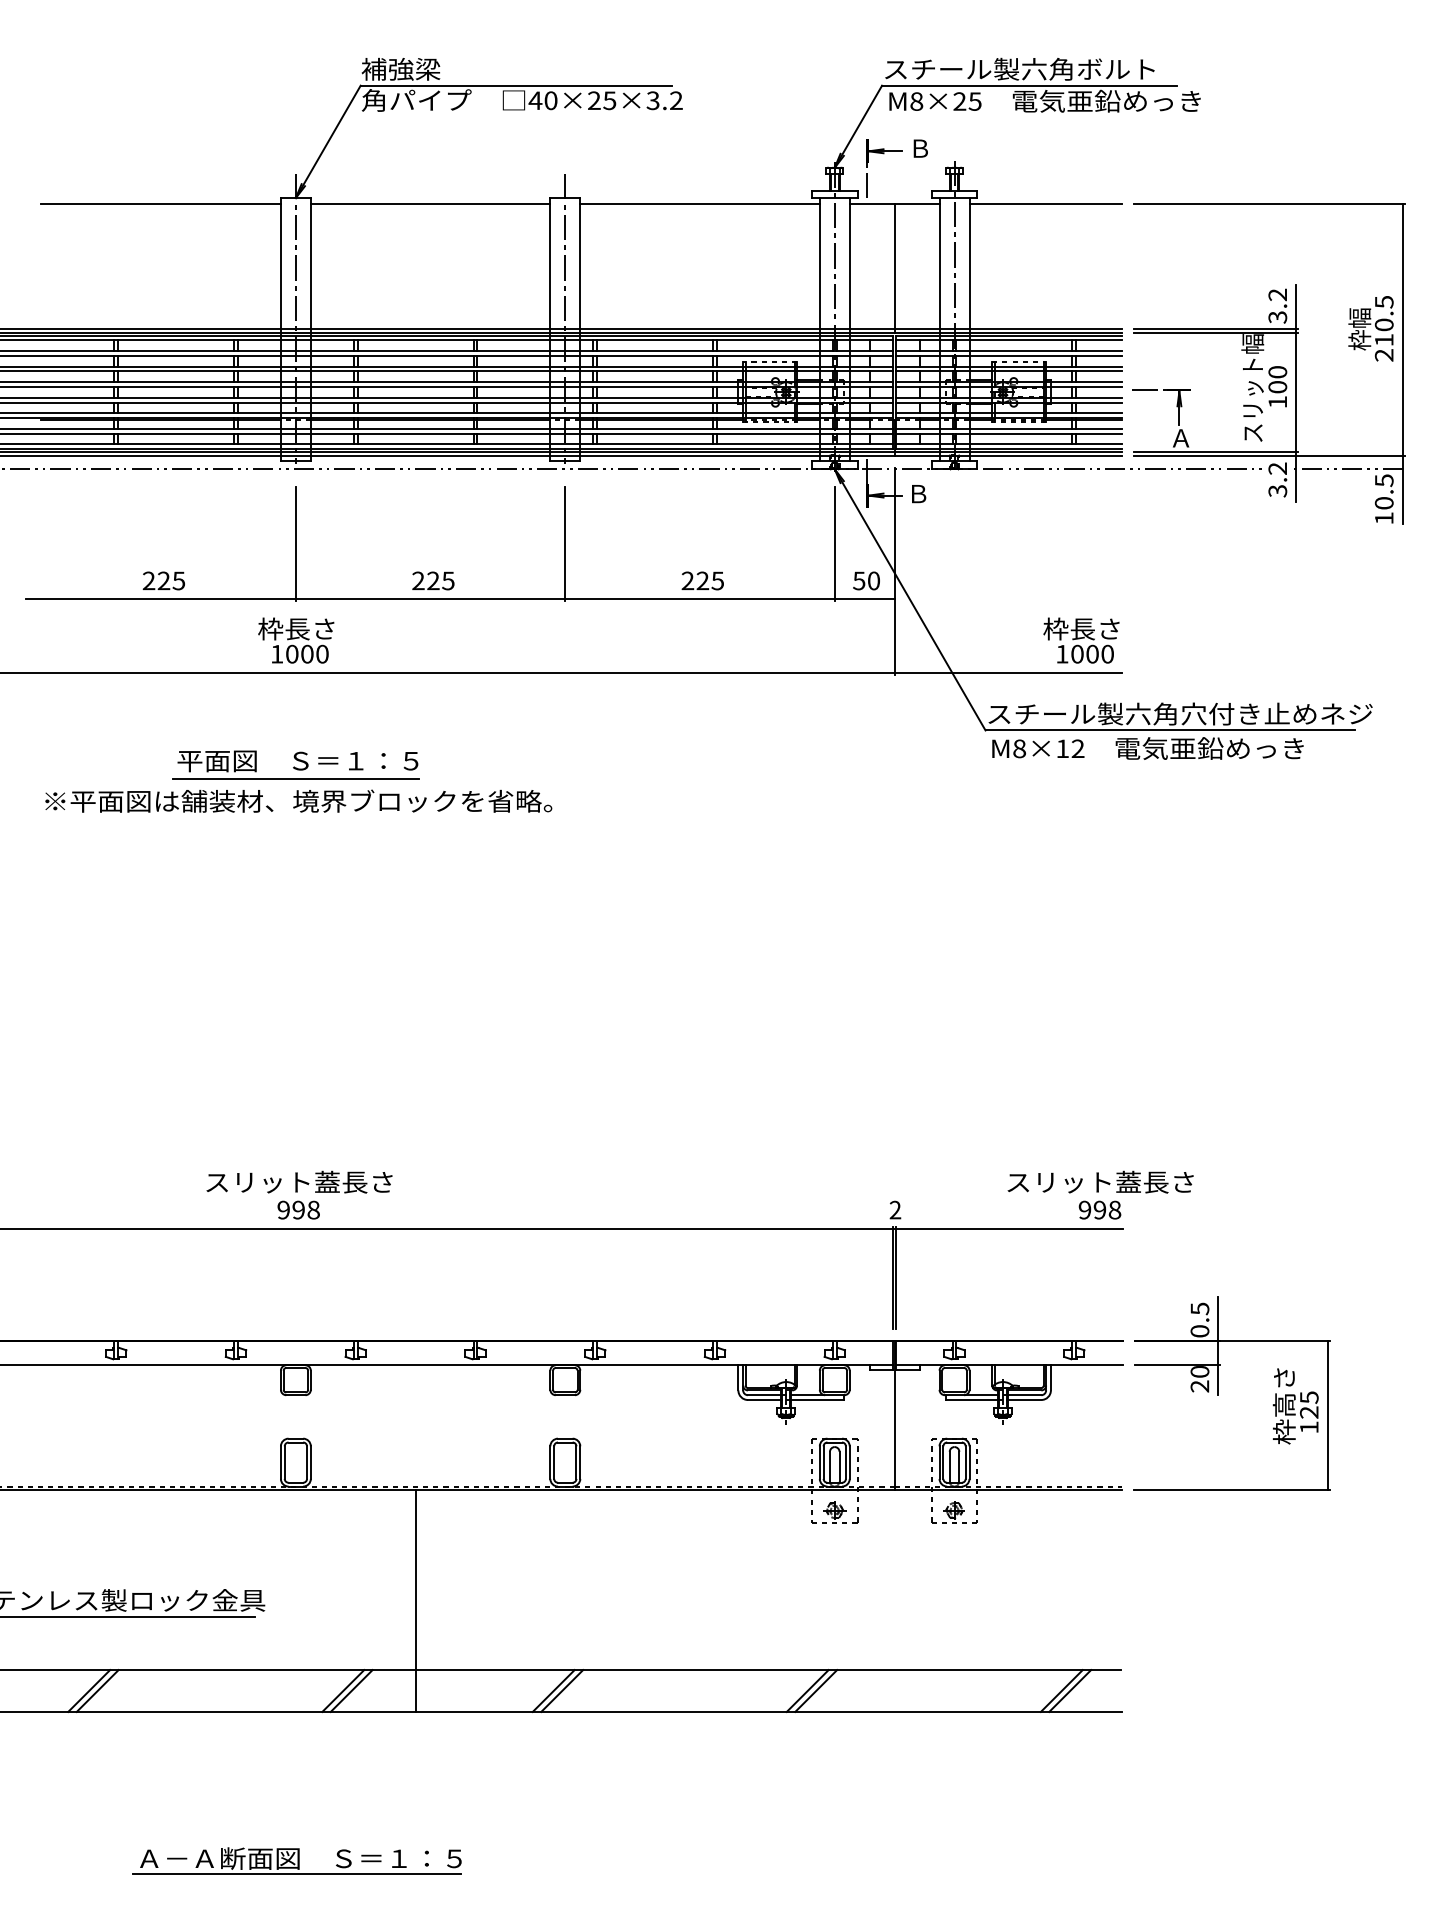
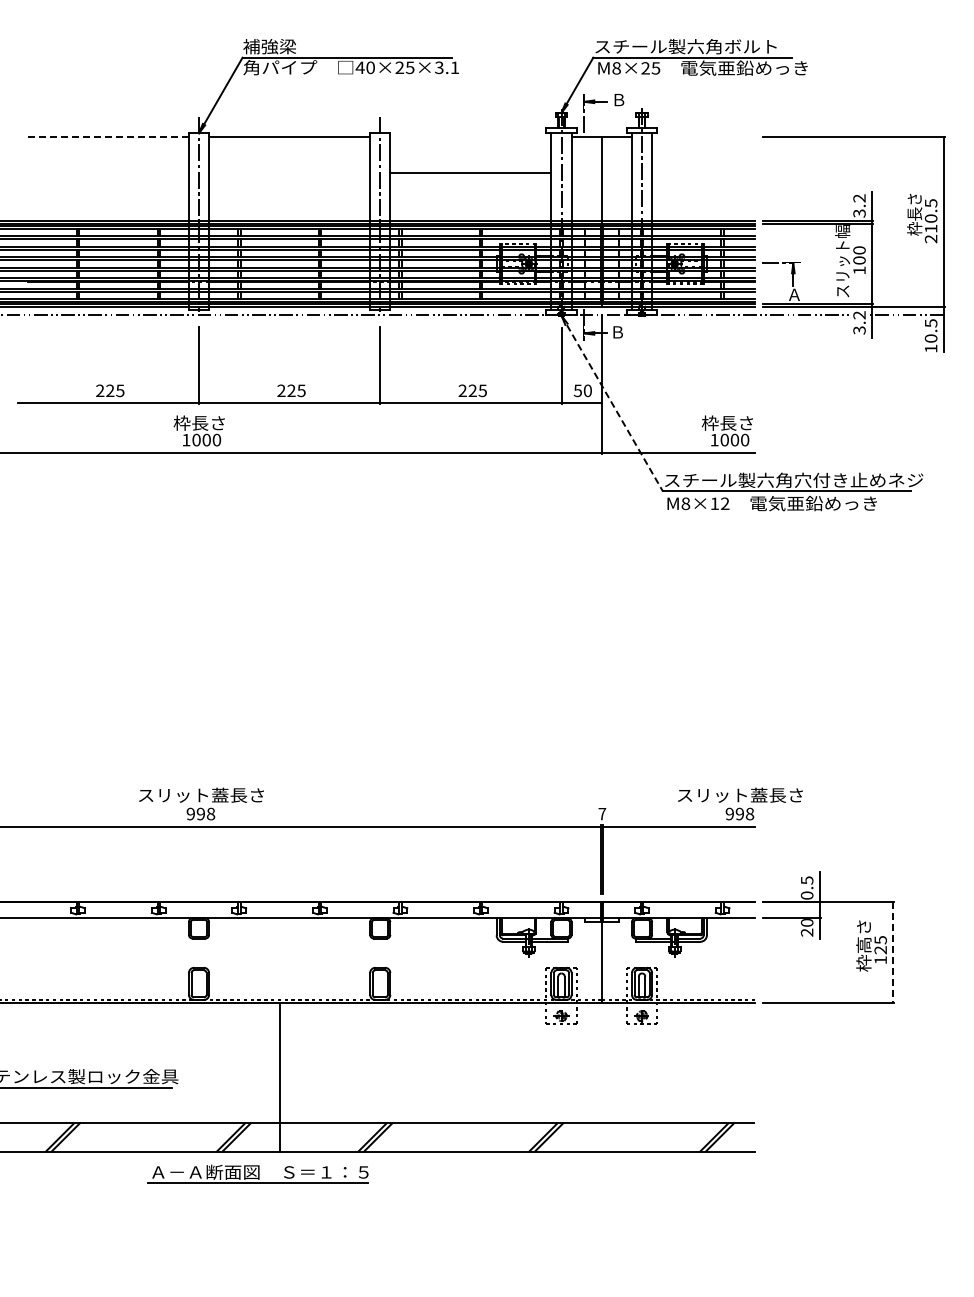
text: (675, 100) -> (454, 67), 40×25×3.2 -> 40×25×3.1
line: (161, 204) -> (108, 137), solid -> dashed
line: (699, 204) -> (470, 173), moved
line: (1045, 204) -> (703, 137), removed
text: (1359, 306) -> (914, 206), 枠幅 -> 枠長さ
line: (910, 599) -> (612, 403), solid -> dashed
part: (298, 781) -> (200, 525), removed
text: (895, 1209) -> (602, 813), 2 -> 7
line: (1328, 1415) -> (893, 952), solid -> dashed
part: (296, 1860) -> (257, 1173), moved

